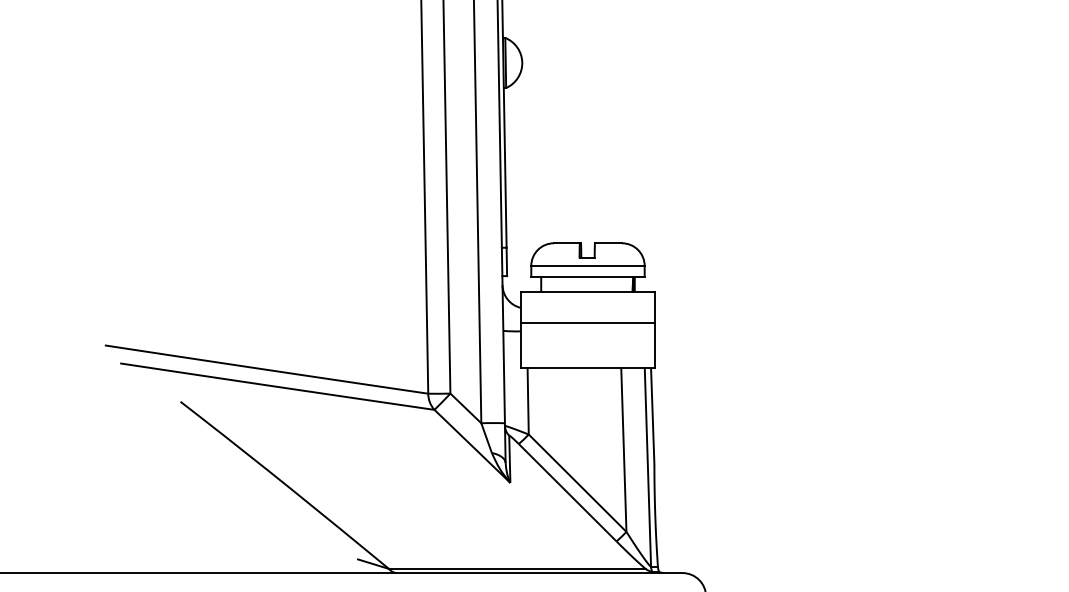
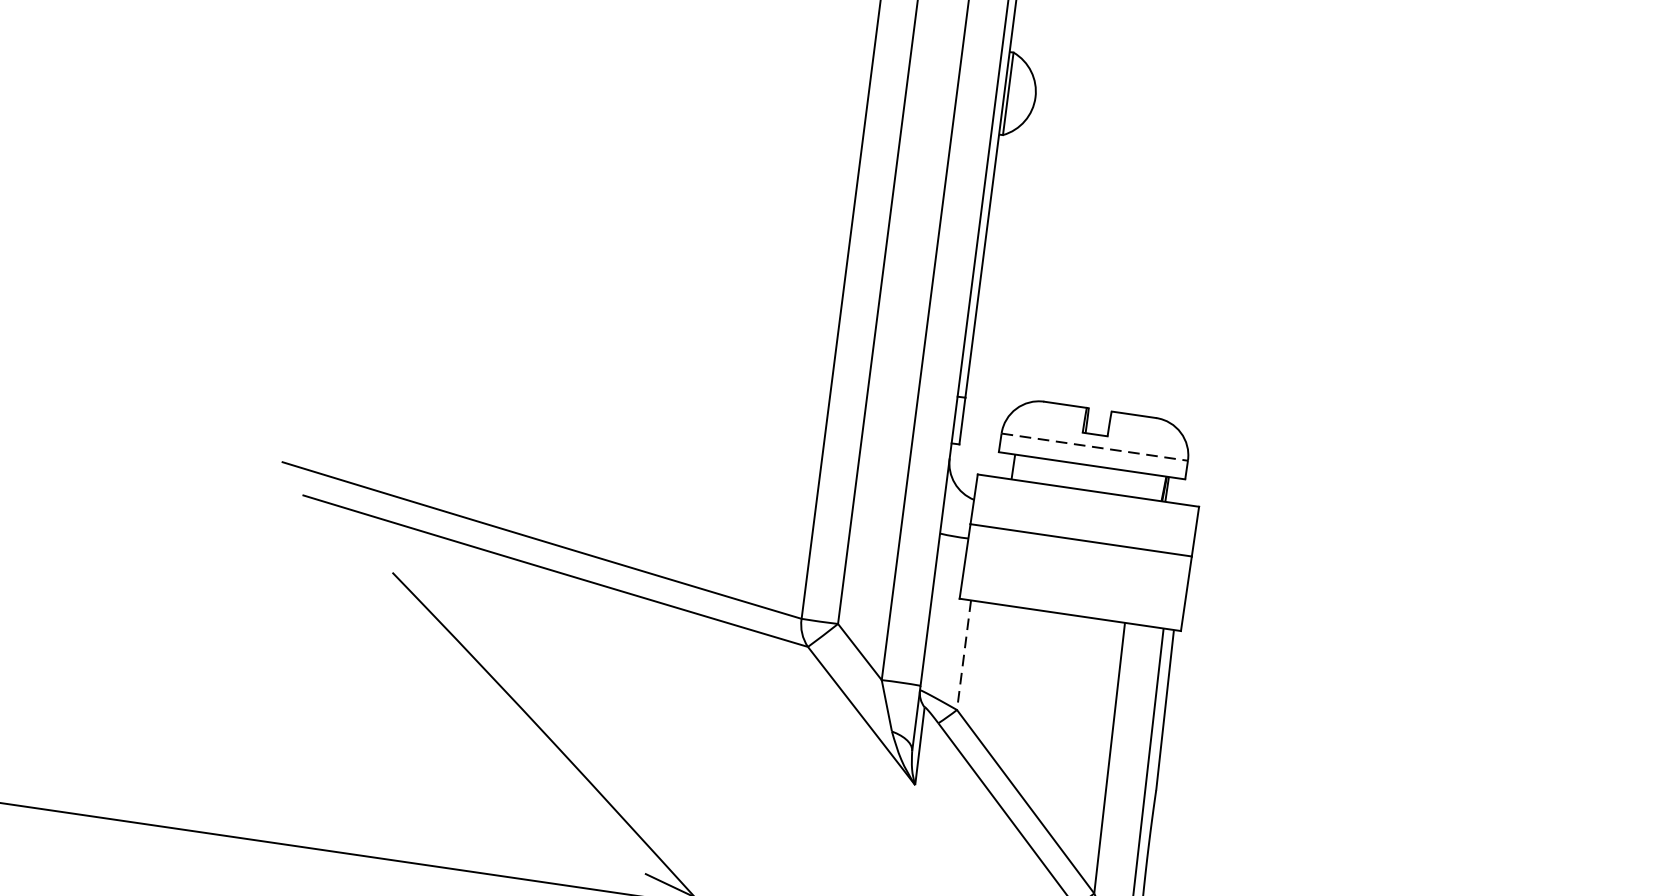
line: (587, 265) -> (1094, 446), solid -> dashed
line: (528, 401) -> (964, 655), solid -> dashed

